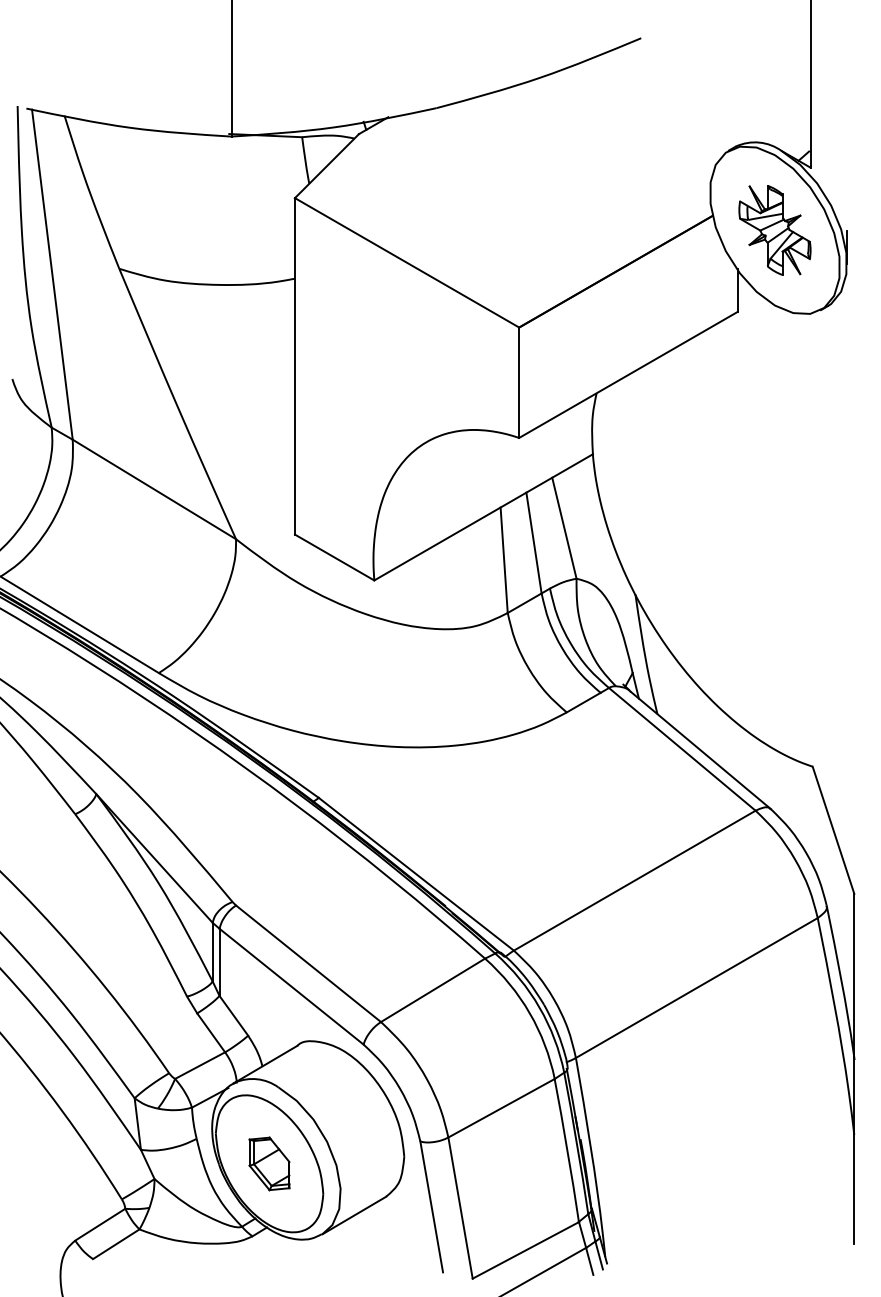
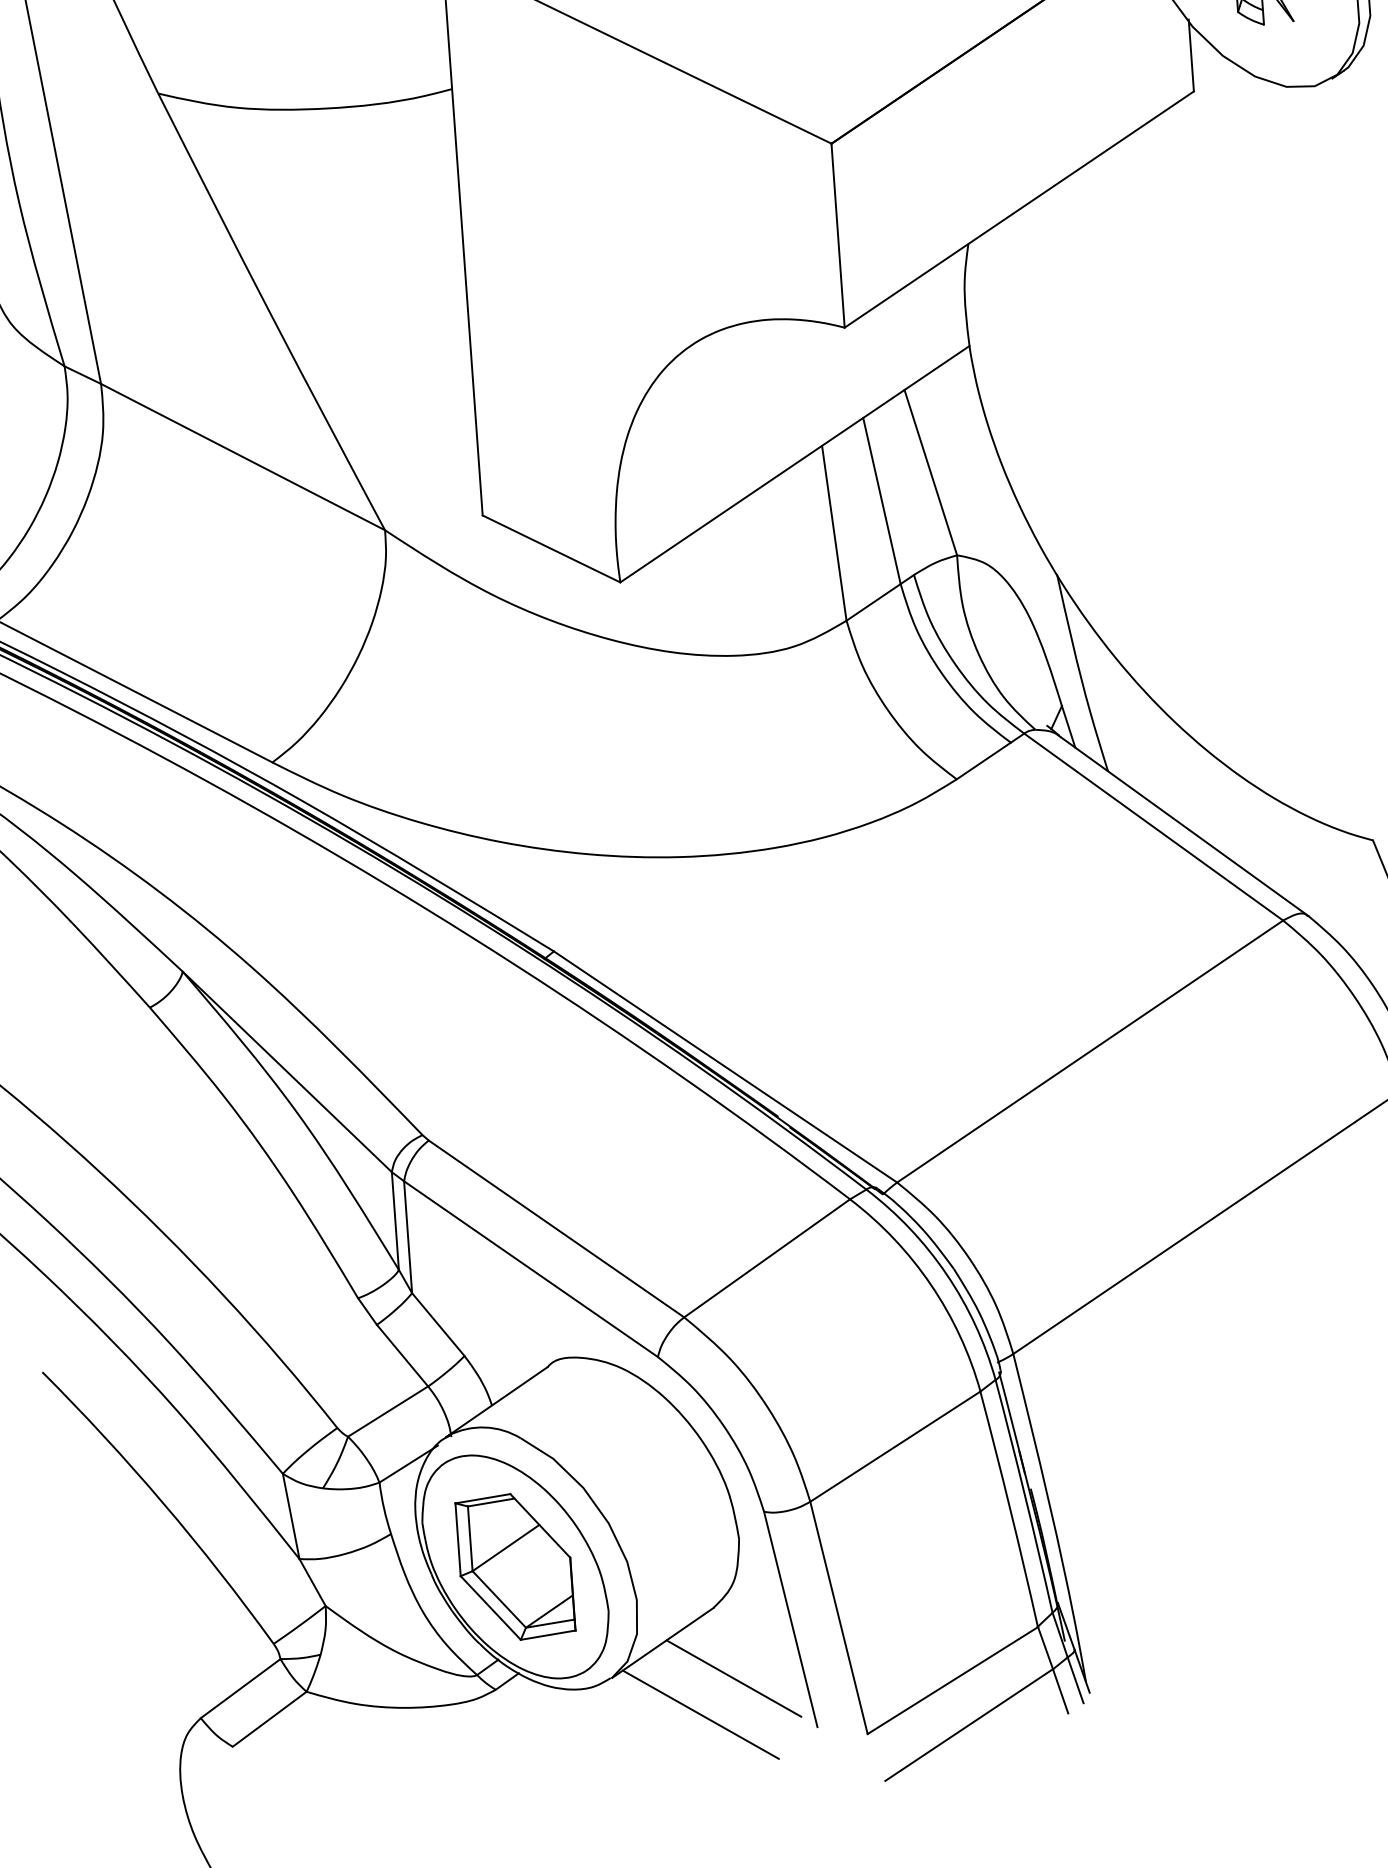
part: (269, 1163) -> (515, 1566), size x1.67
line: (394, 1239) -> (732, 1678), added
line: (373, 1259) -> (700, 1713), added

